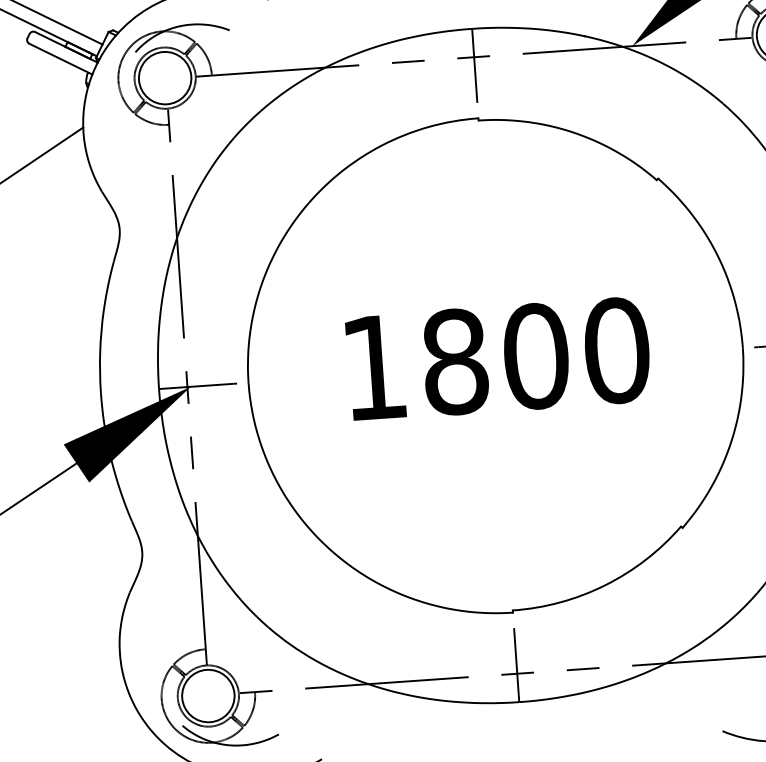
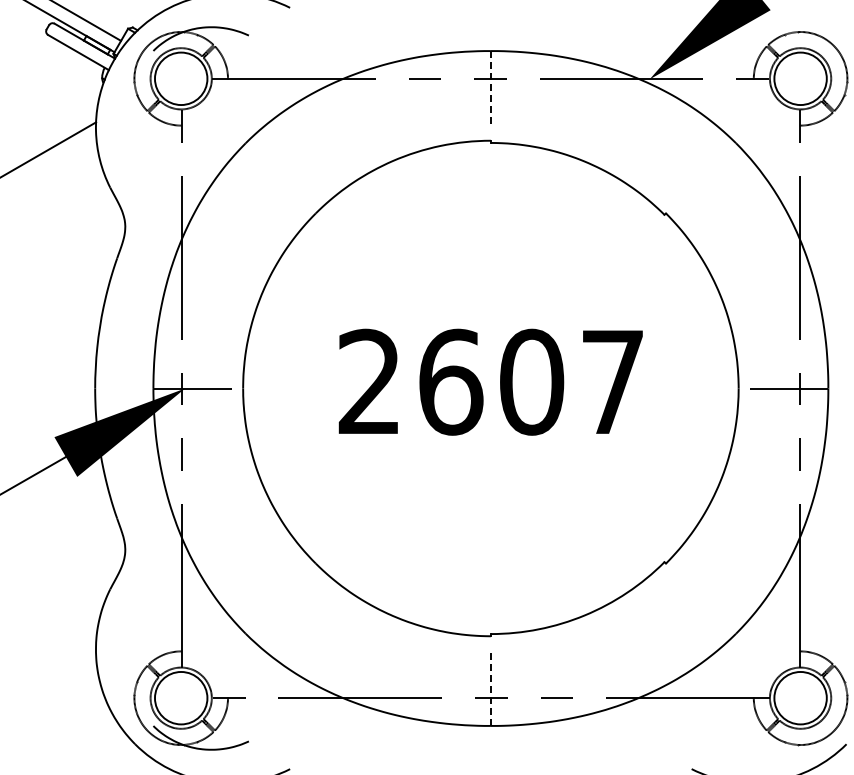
line: (474, 66) -> (490, 88), solid -> dashed
text: (495, 358) -> (491, 381), 1800 -> 2607
line: (516, 664) -> (490, 688), solid -> dashed

